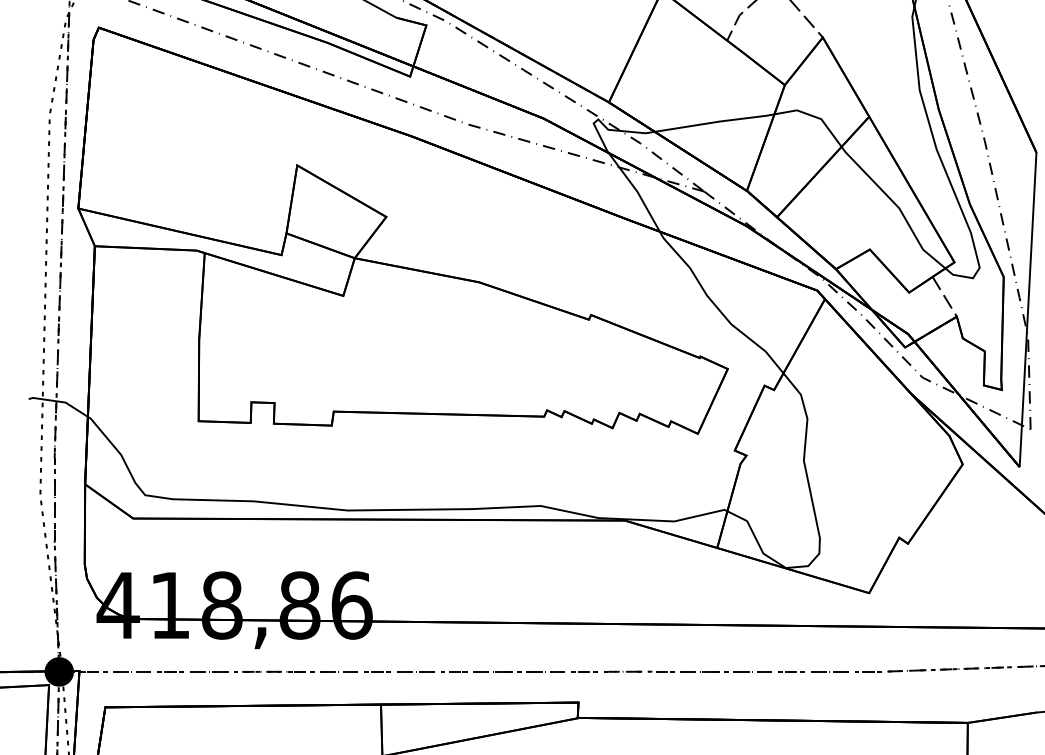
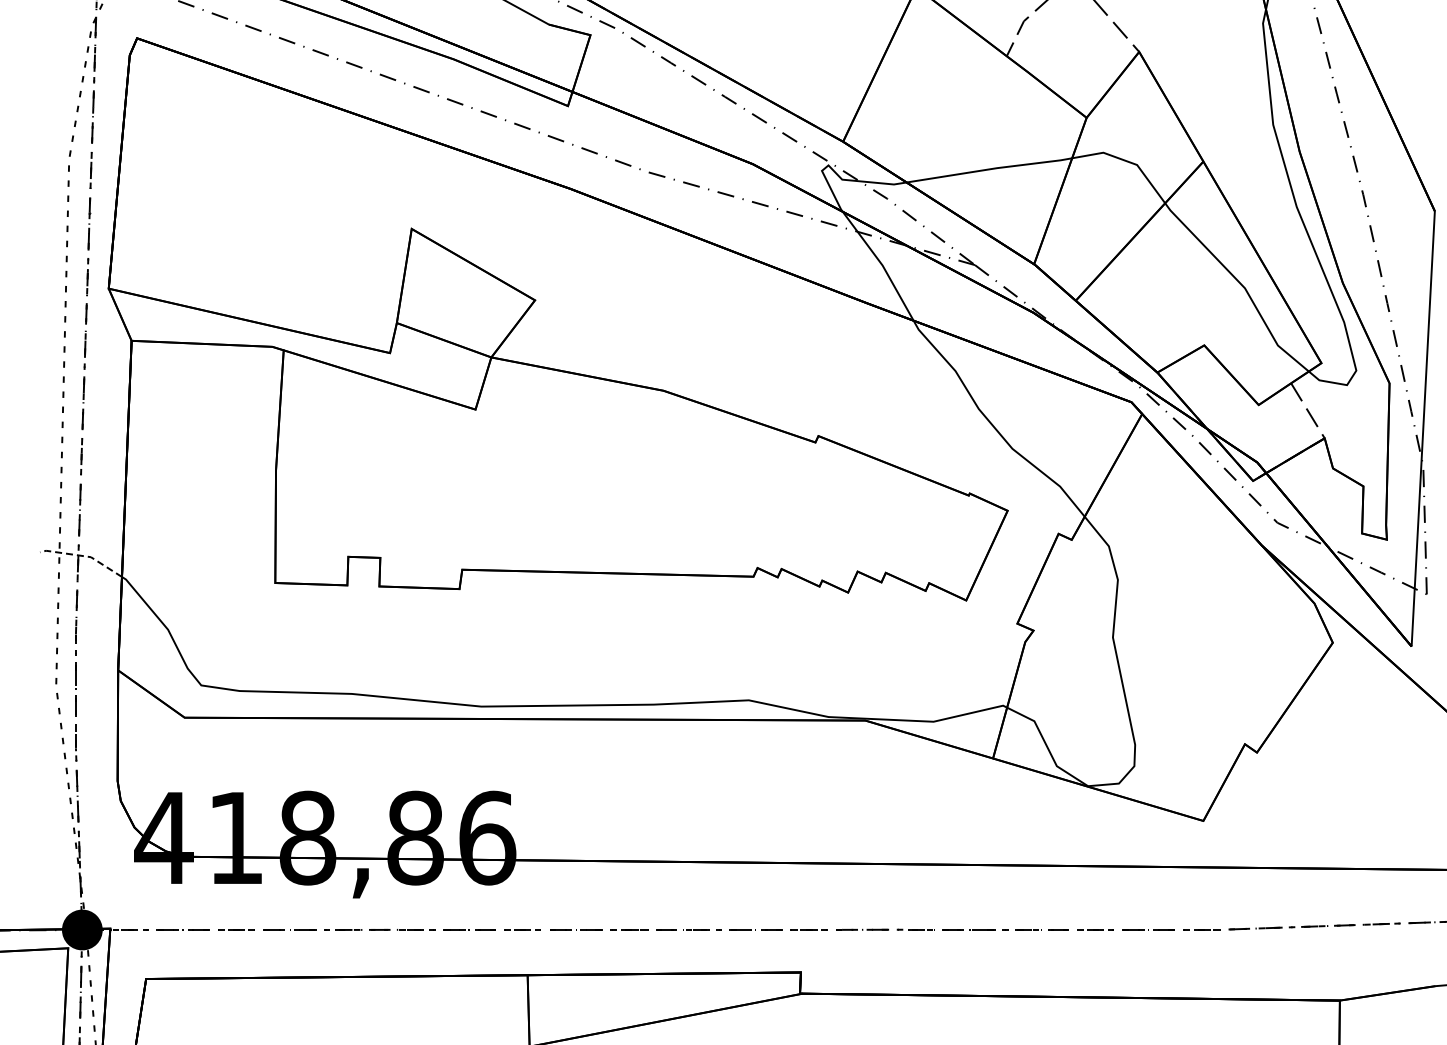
line: (60, 402) -> (83, 556), solid -> dashed

